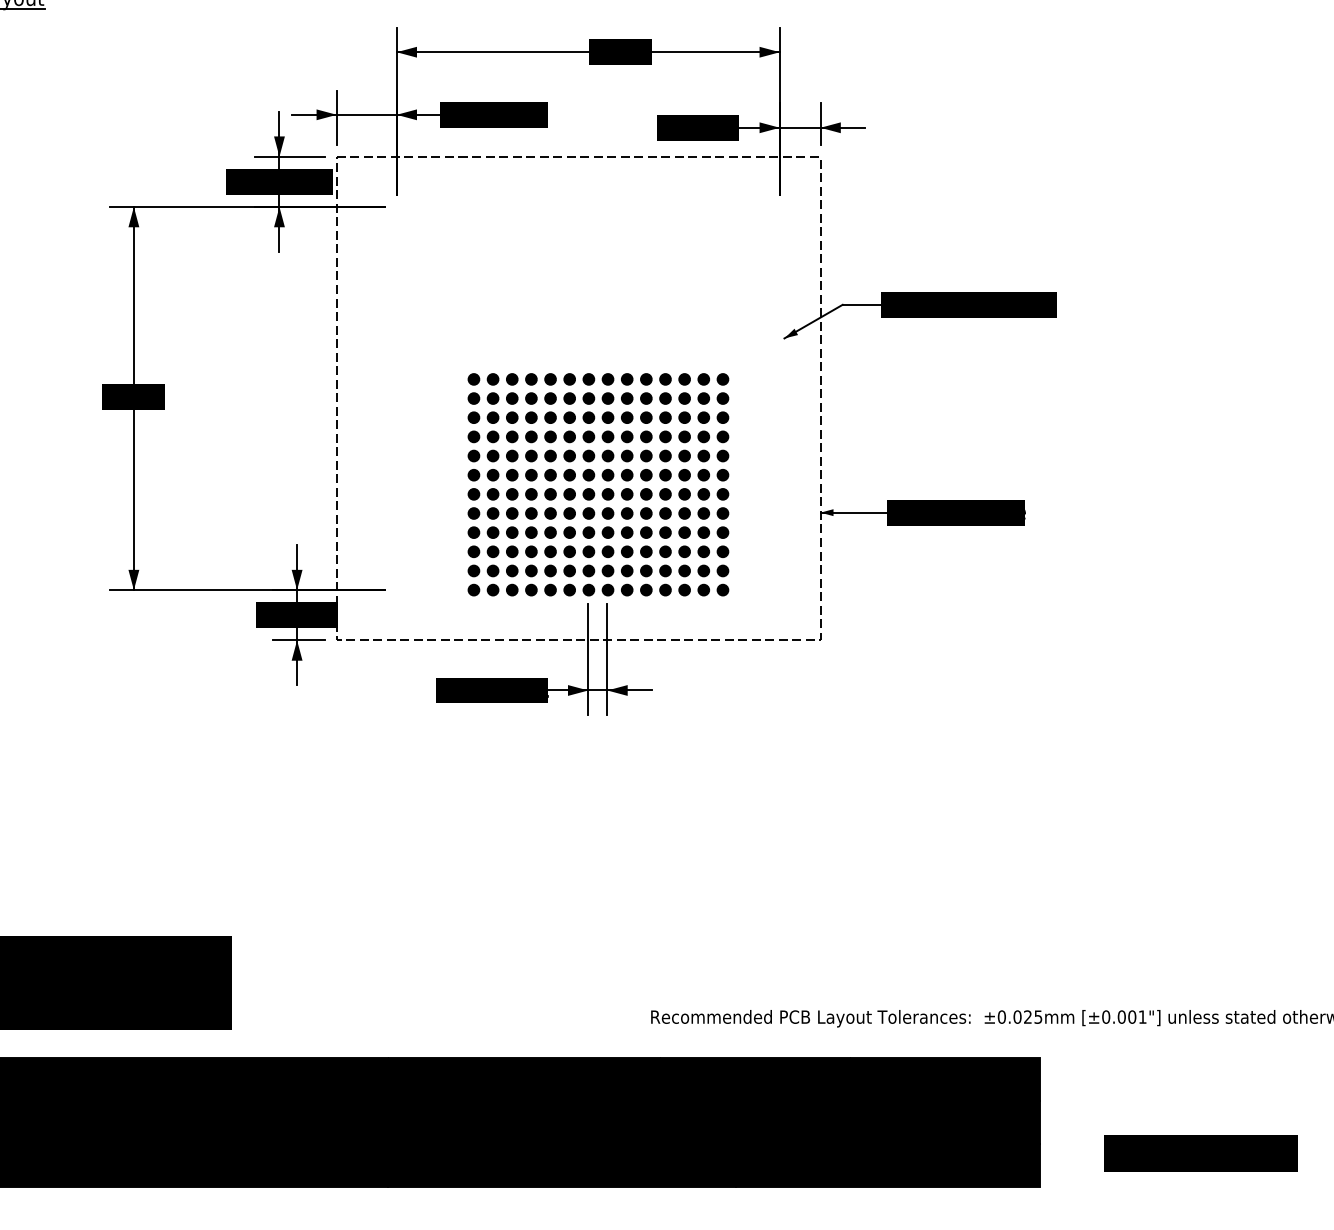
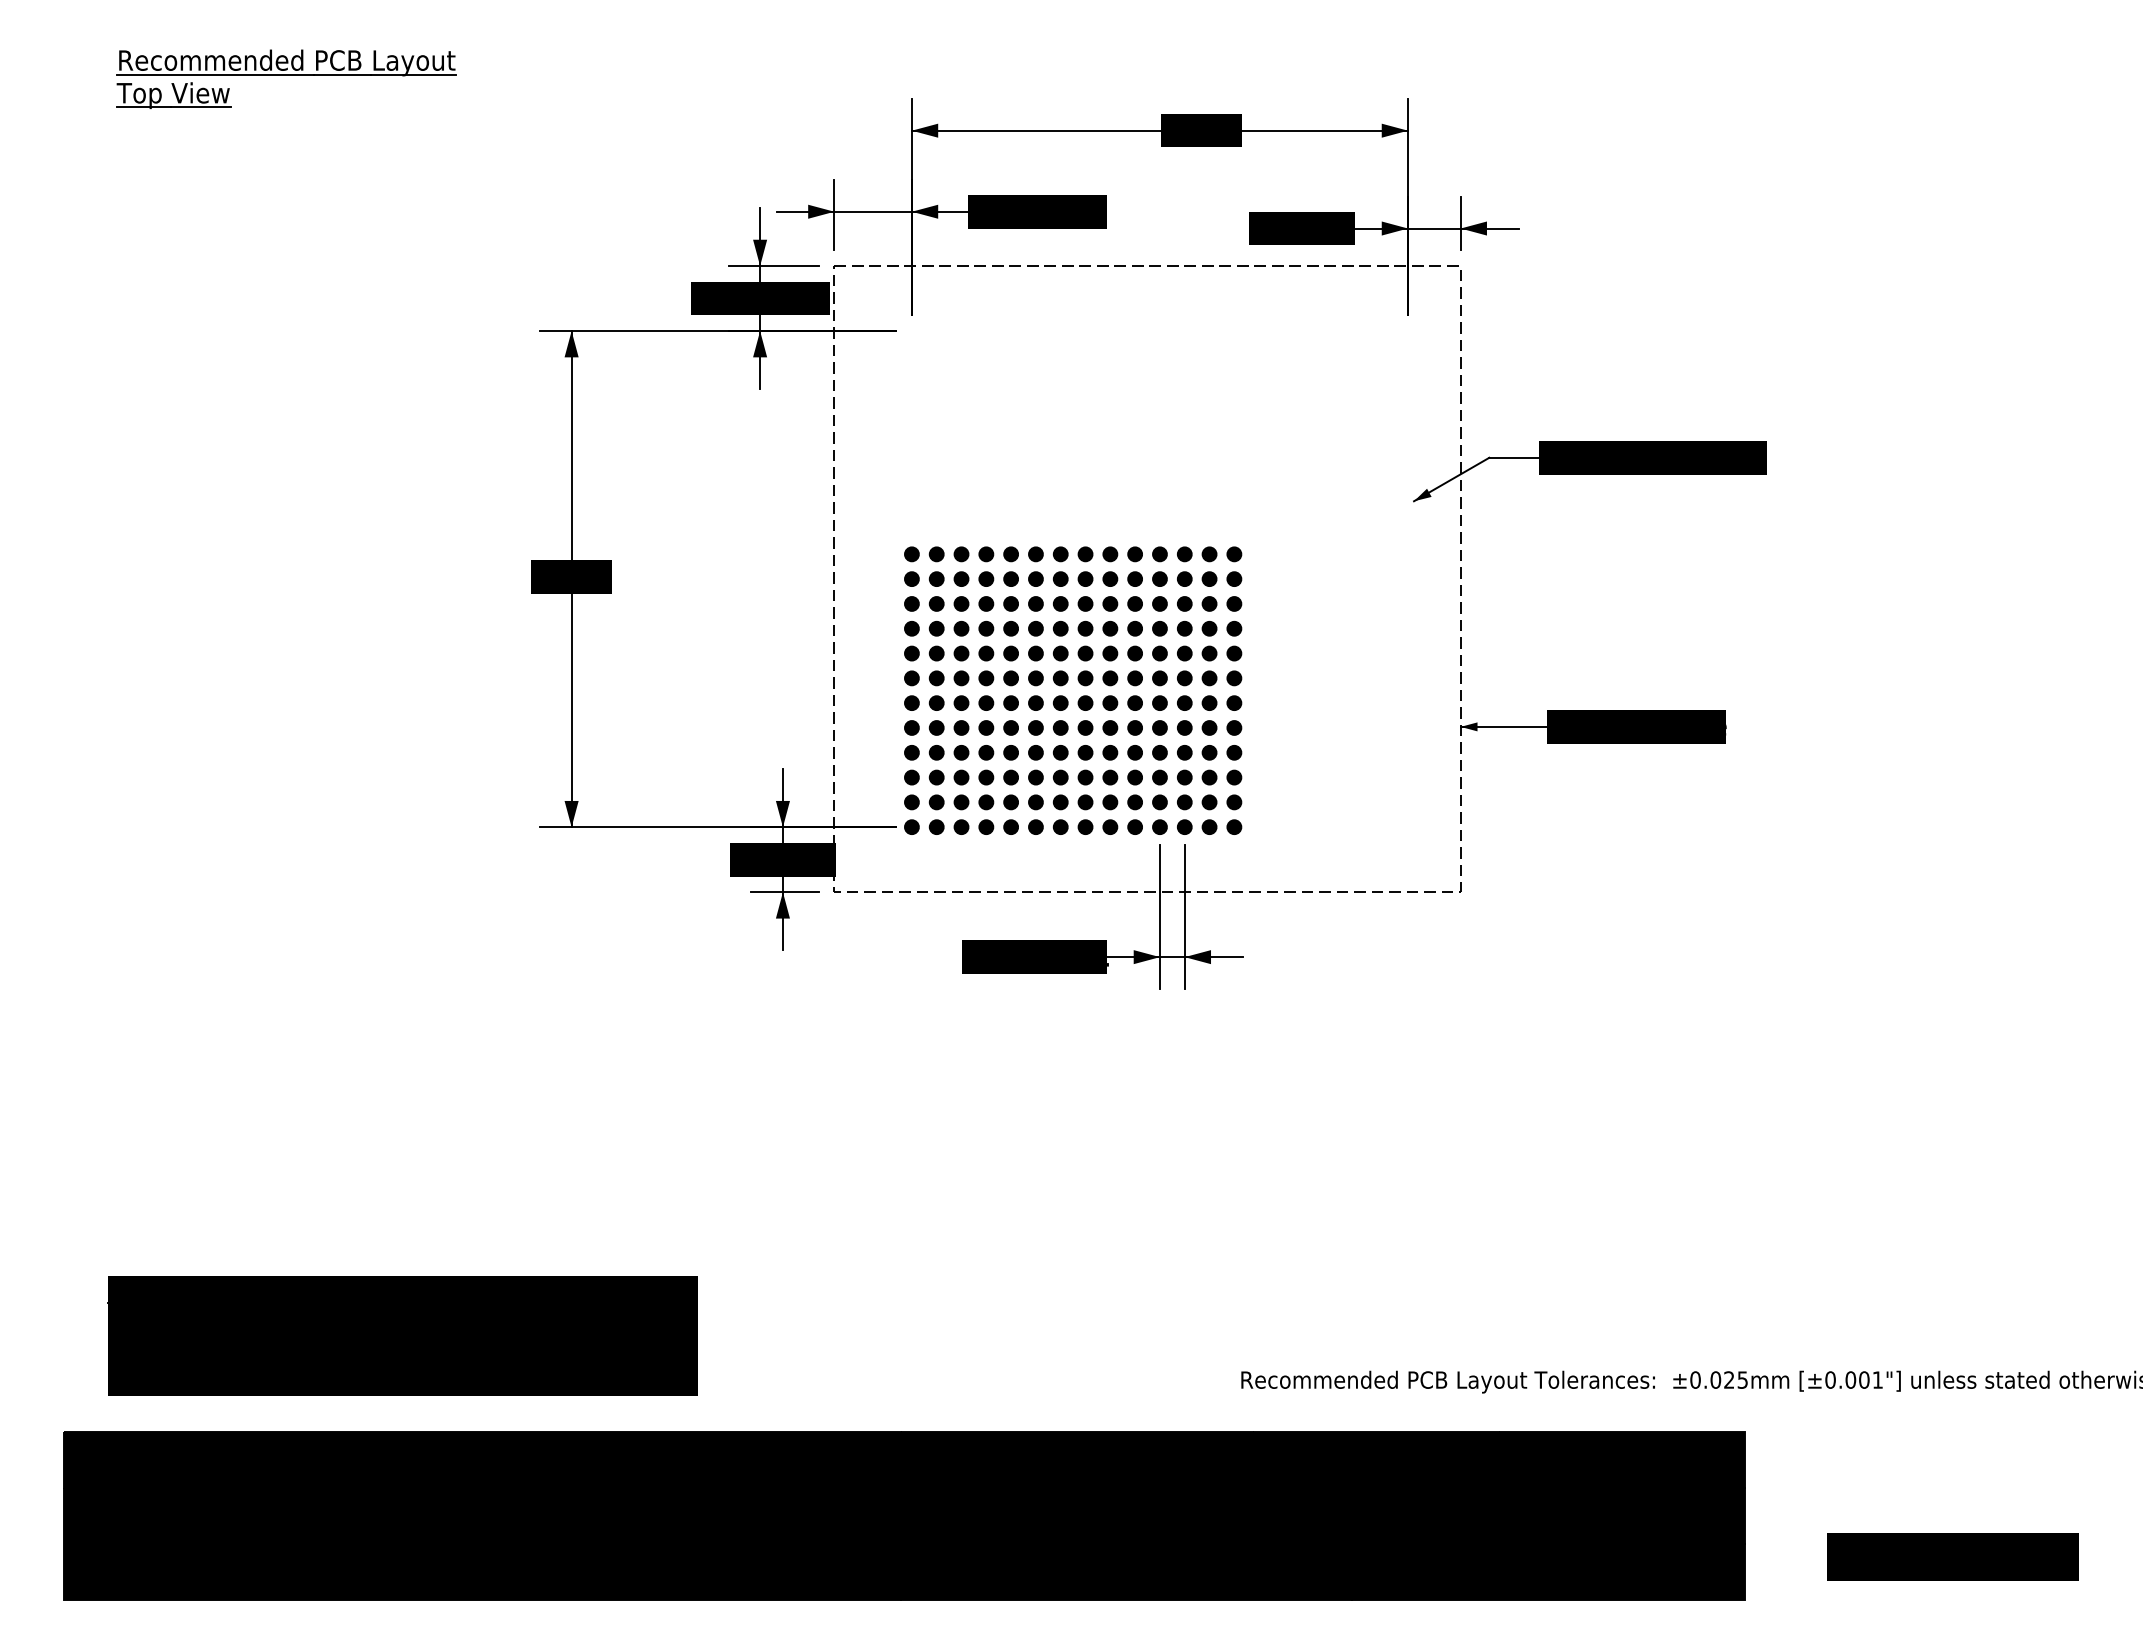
part: (603, 479) -> (1079, 683), moved

